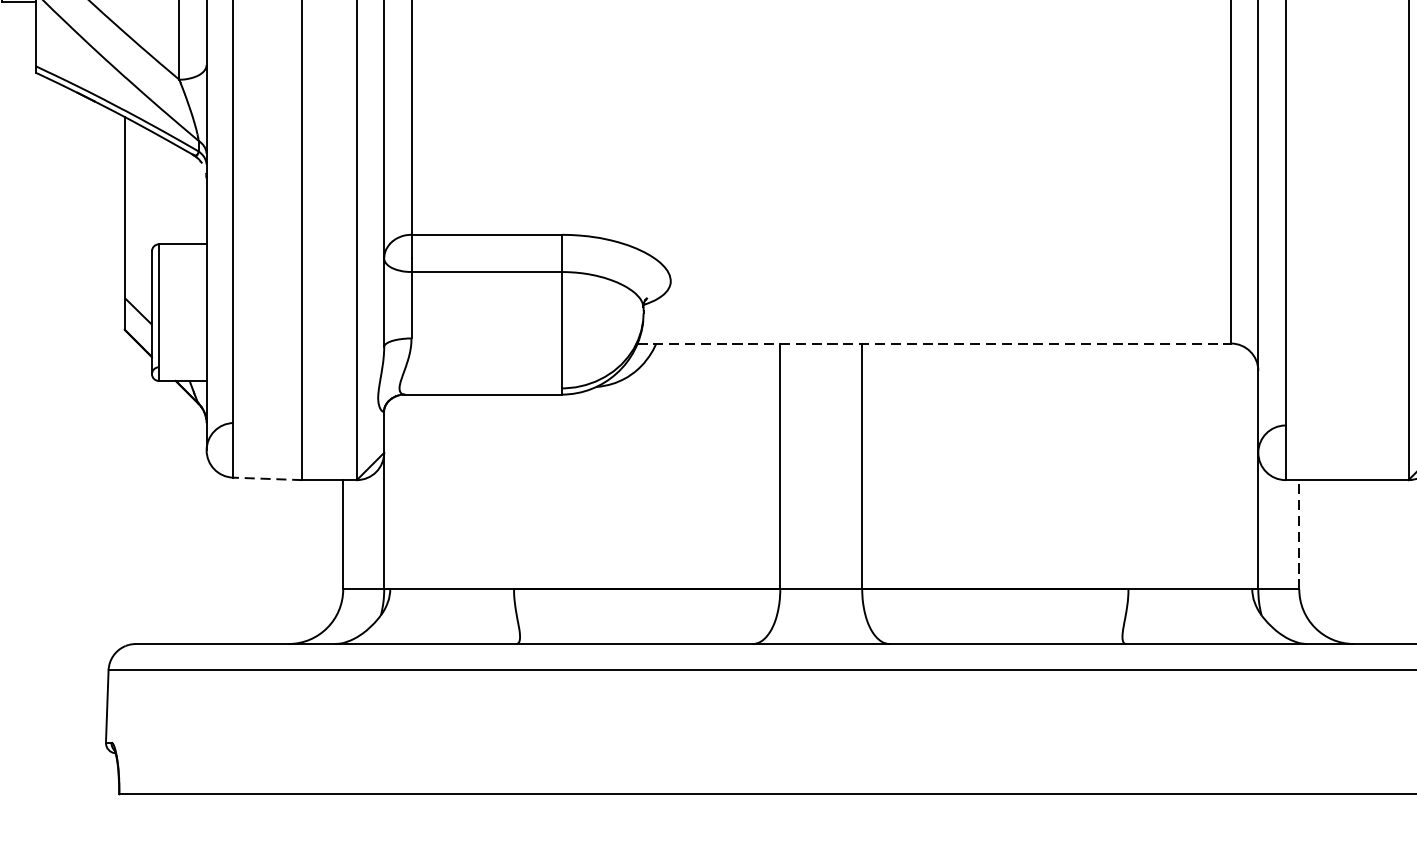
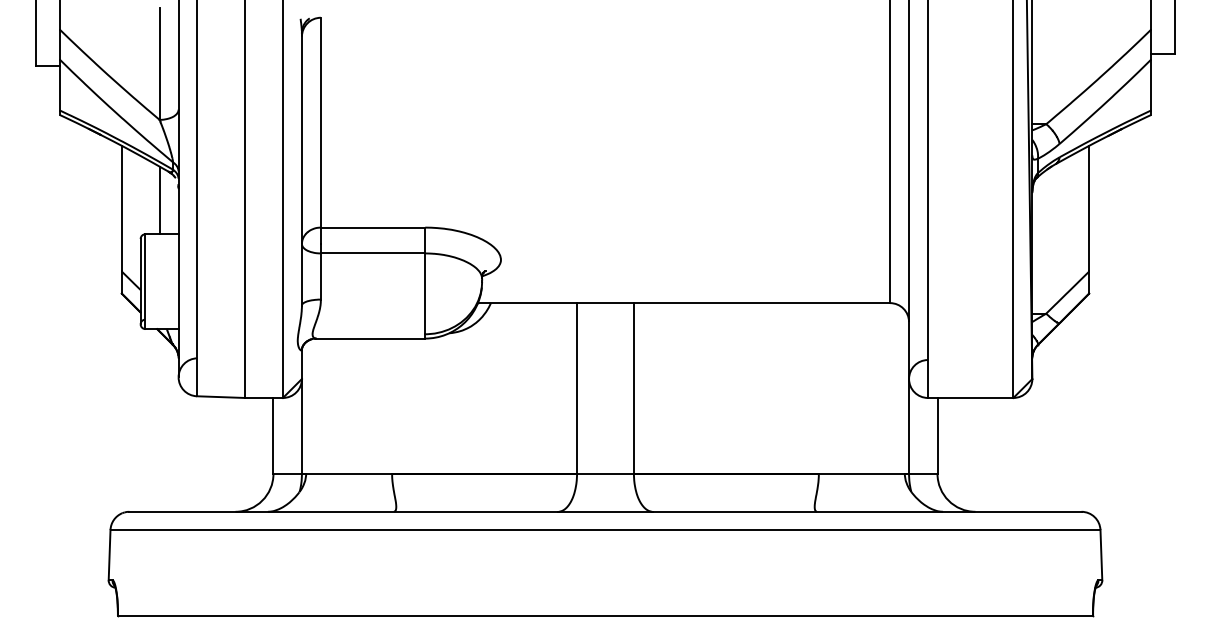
line: (179, 195) -> (159, 200), added
line: (935, 344) -> (684, 303), dashed -> solid
line: (266, 479) -> (220, 397), dashed -> solid
line: (1299, 534) -> (937, 435), dashed -> solid

